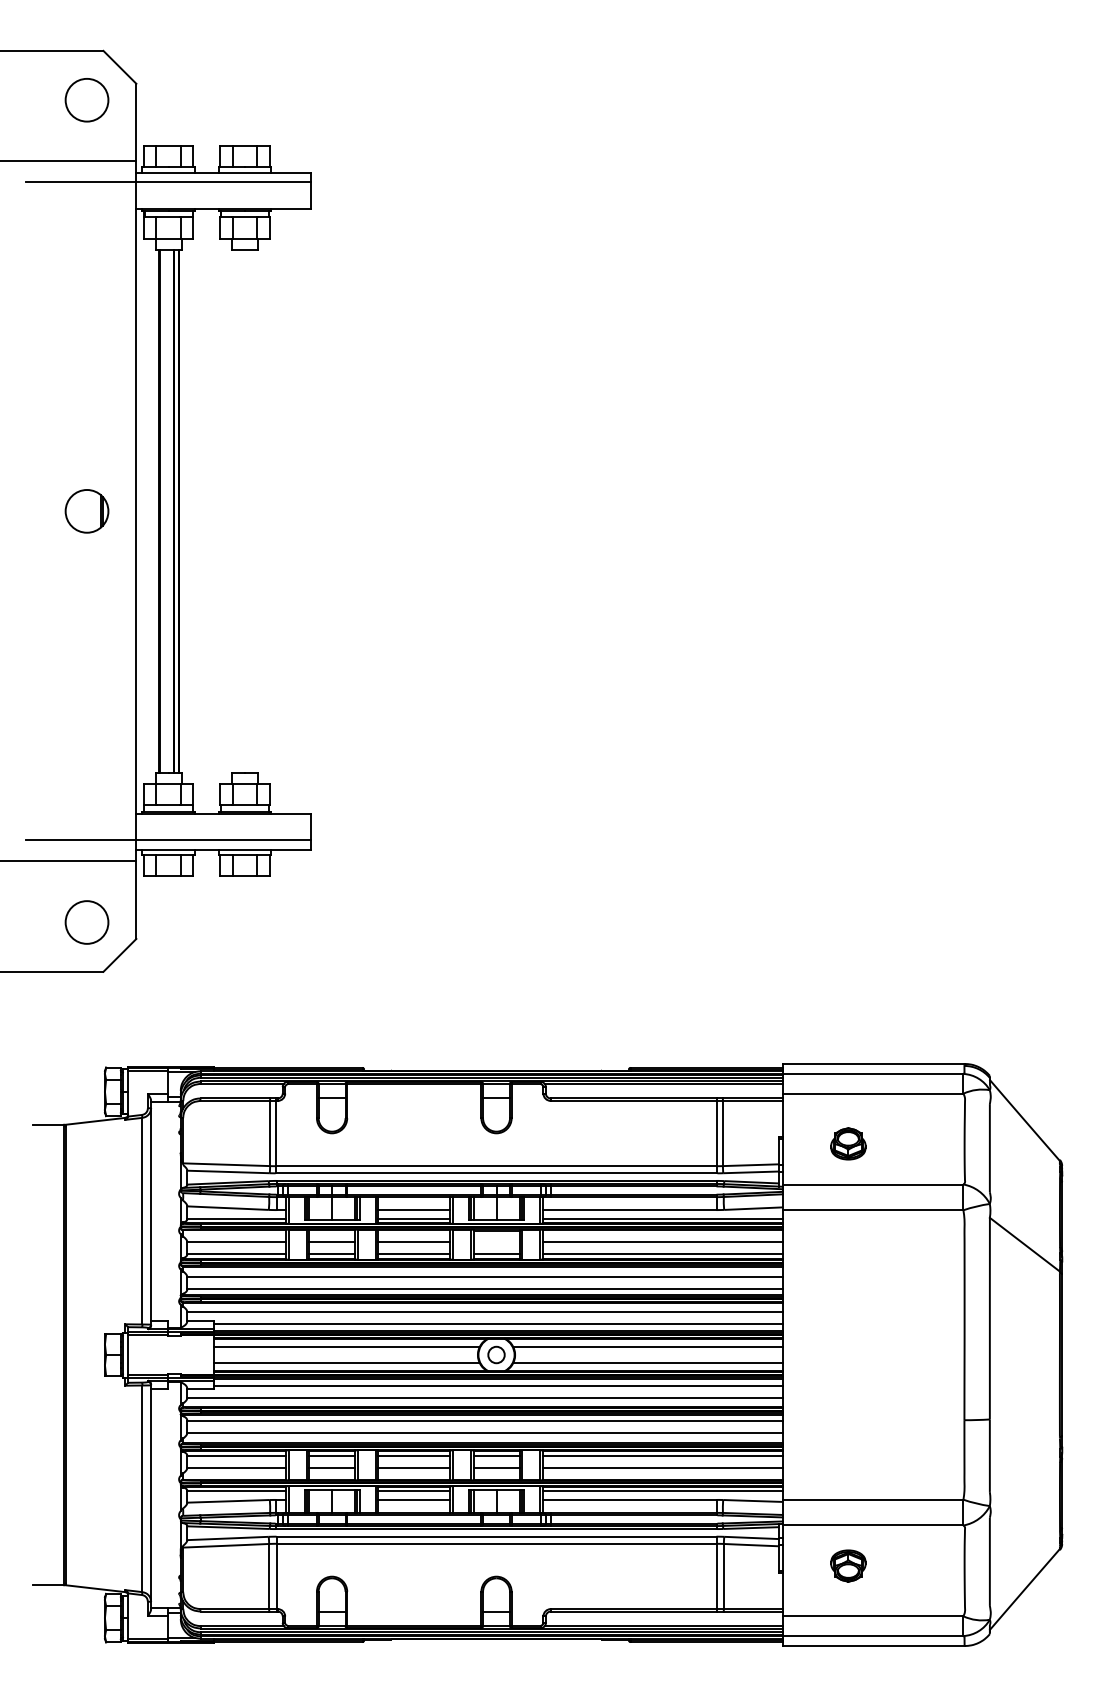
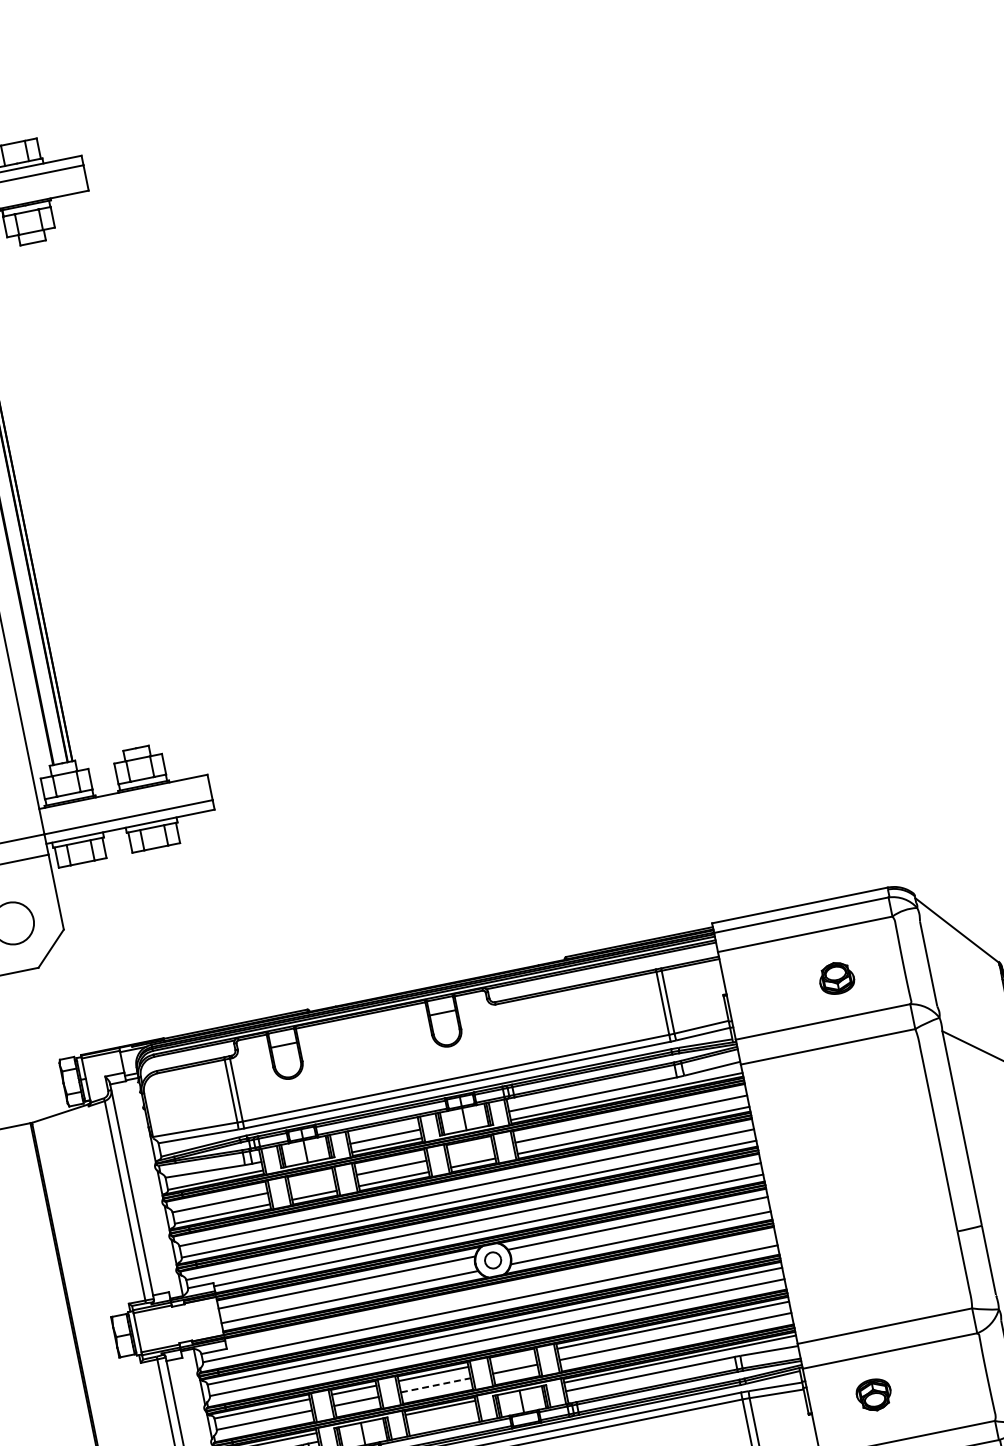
part: (848, 1143) -> (836, 977), moved
line: (332, 1242) -> (312, 1184), removed
line: (497, 1385) -> (500, 1289), removed
line: (496, 1455) -> (512, 1357), removed
line: (414, 1467) -> (436, 1385), solid -> dashed
line: (414, 1499) -> (442, 1415), removed

